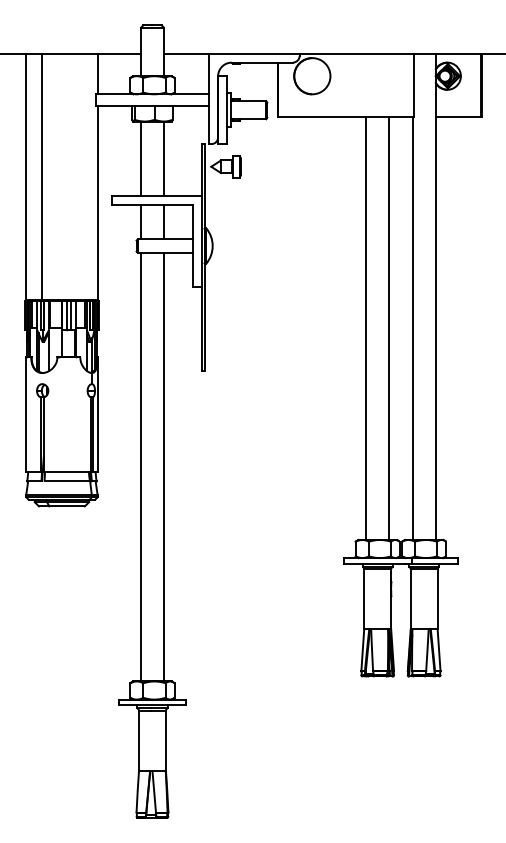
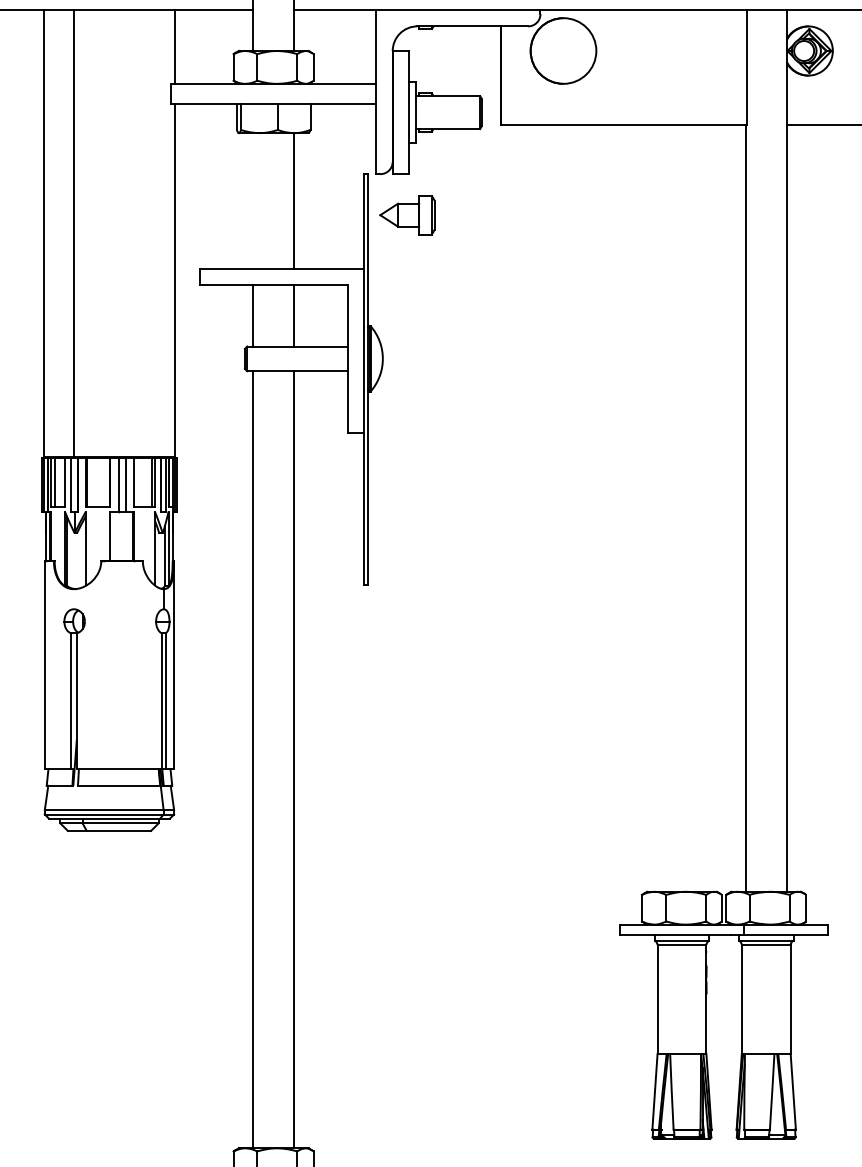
line: (141, 158) -> (253, 200), removed
line: (366, 327) -> (661, 506), removed
line: (389, 327) -> (703, 506), removed

